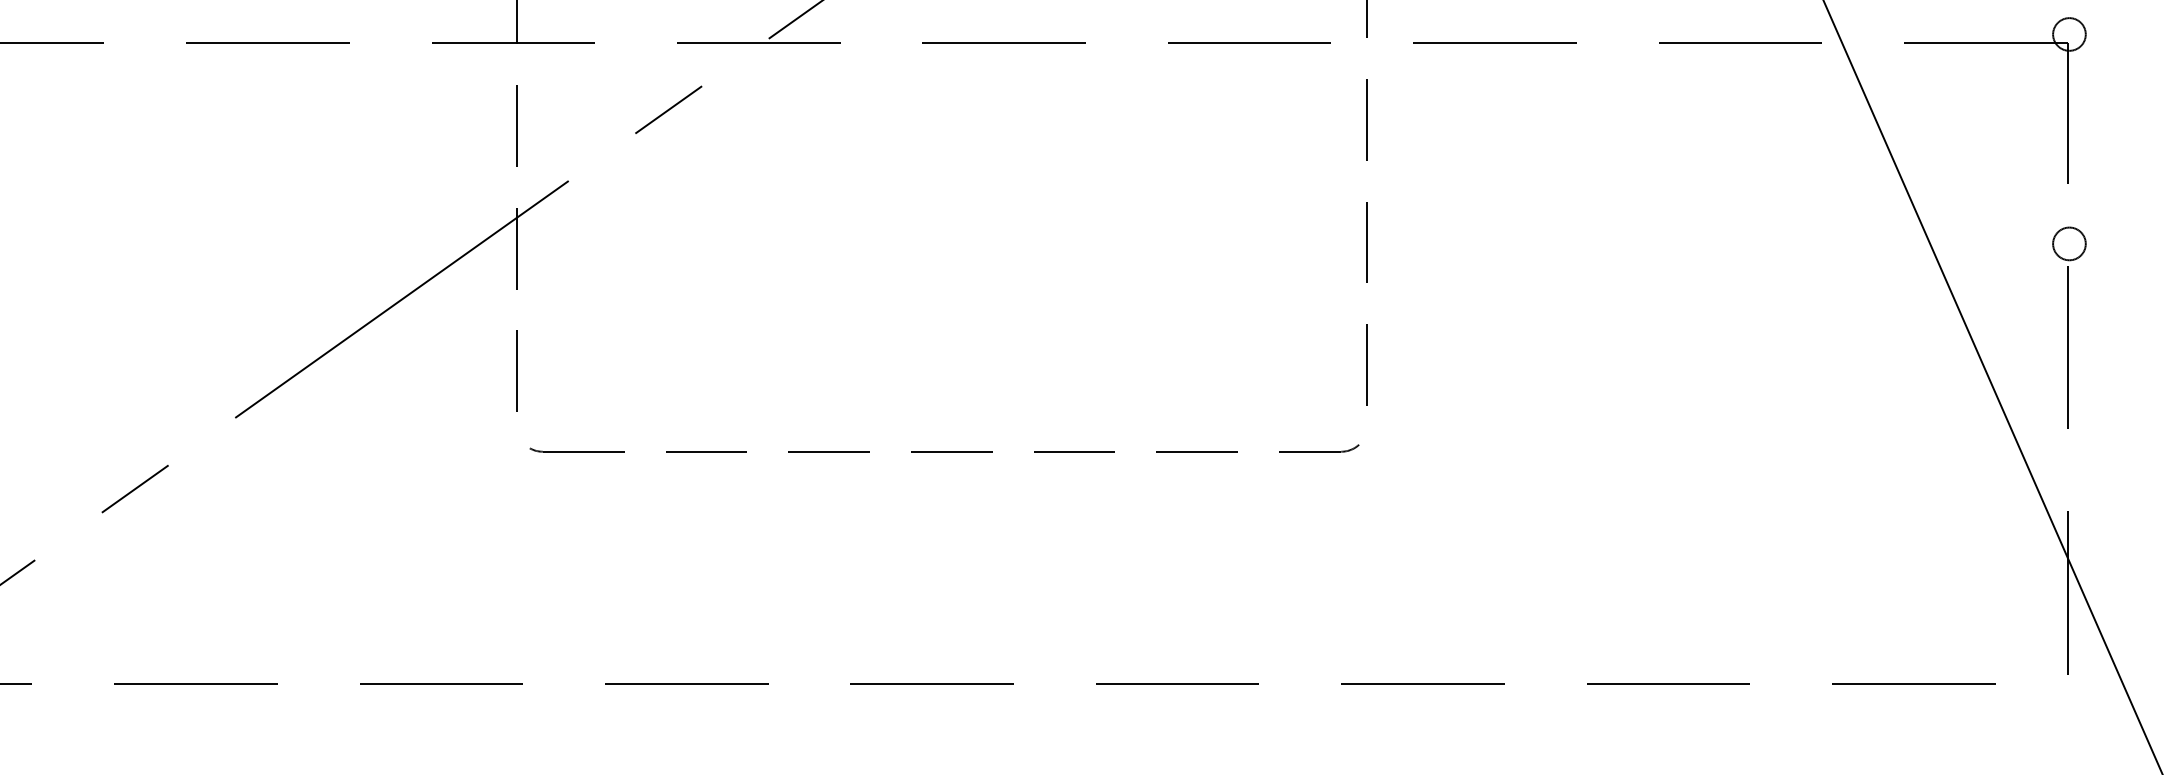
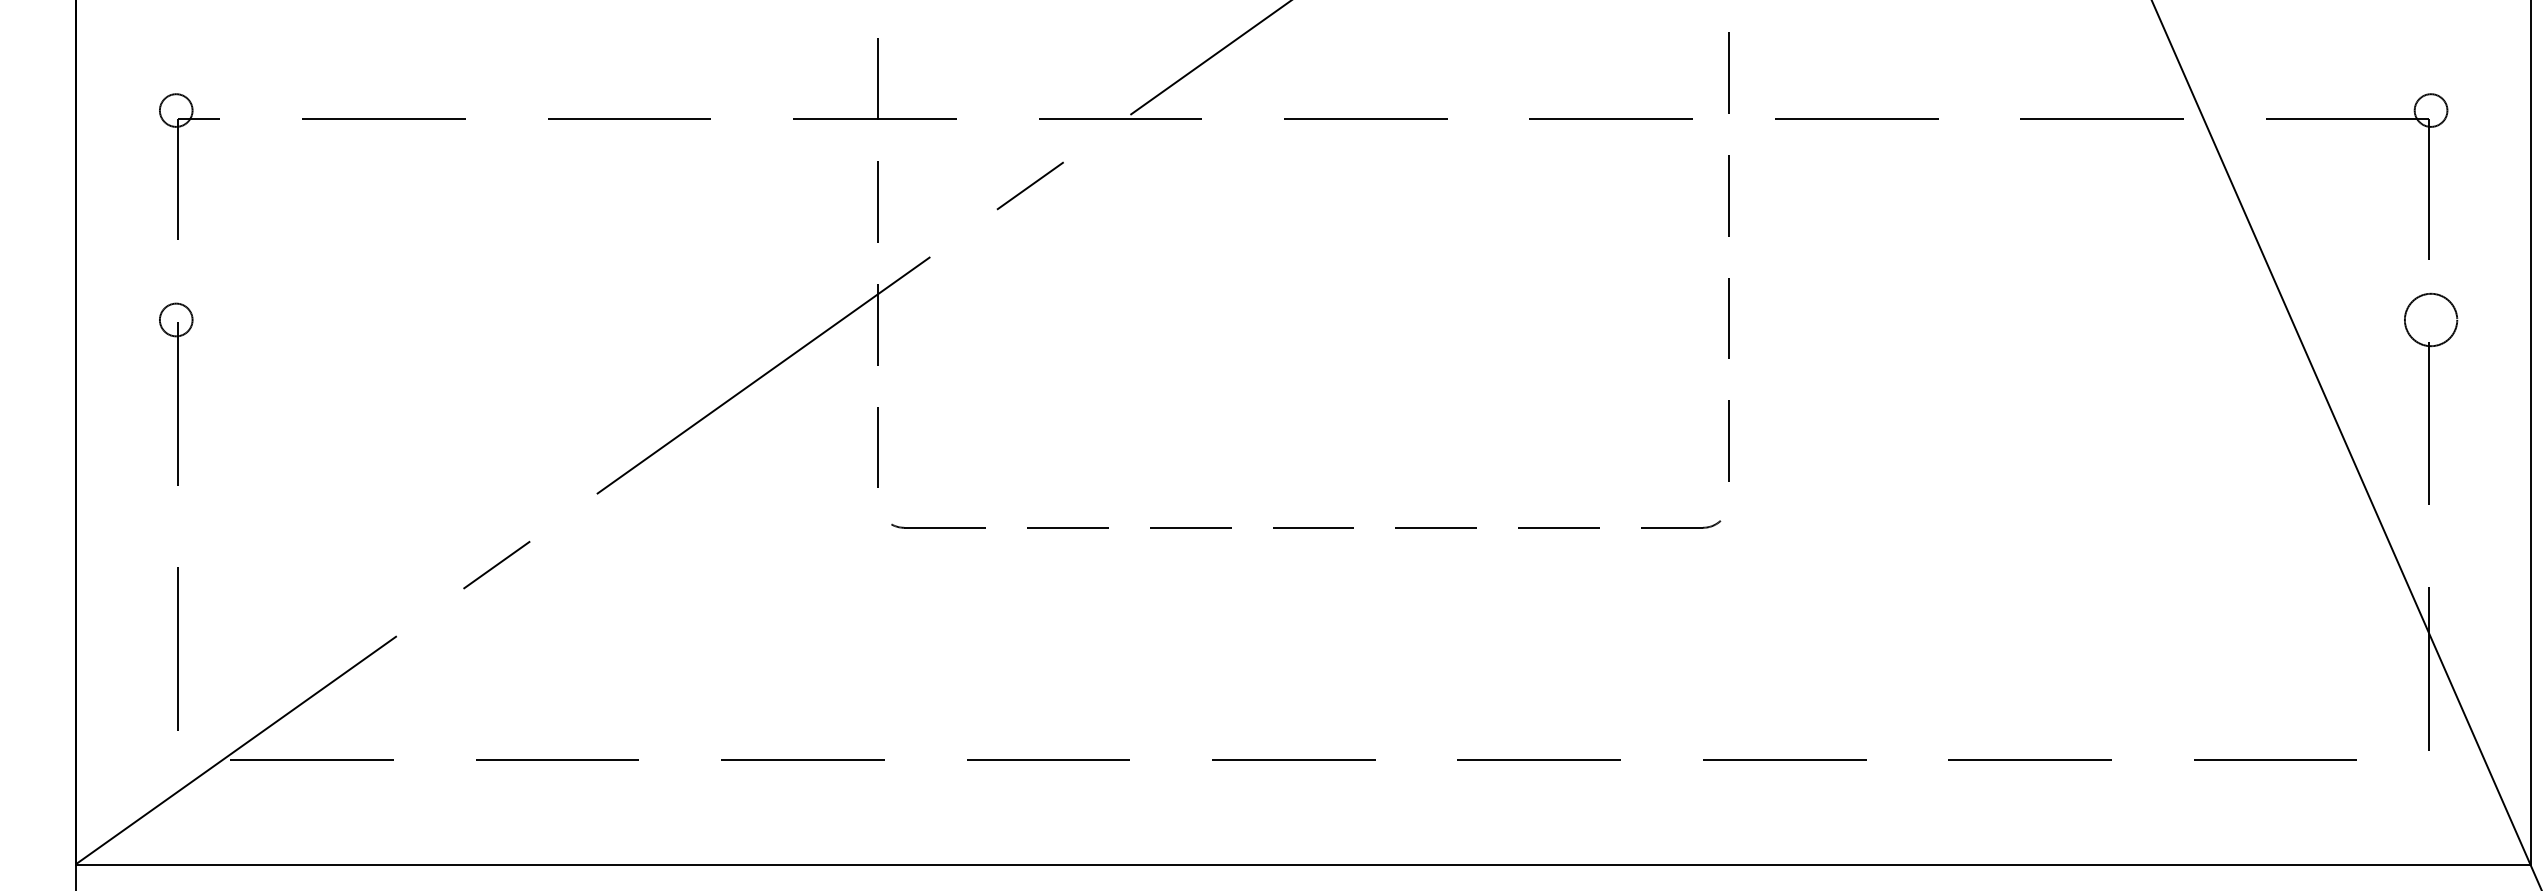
circle: (2068, 243) -> (2430, 319), size x1.6

